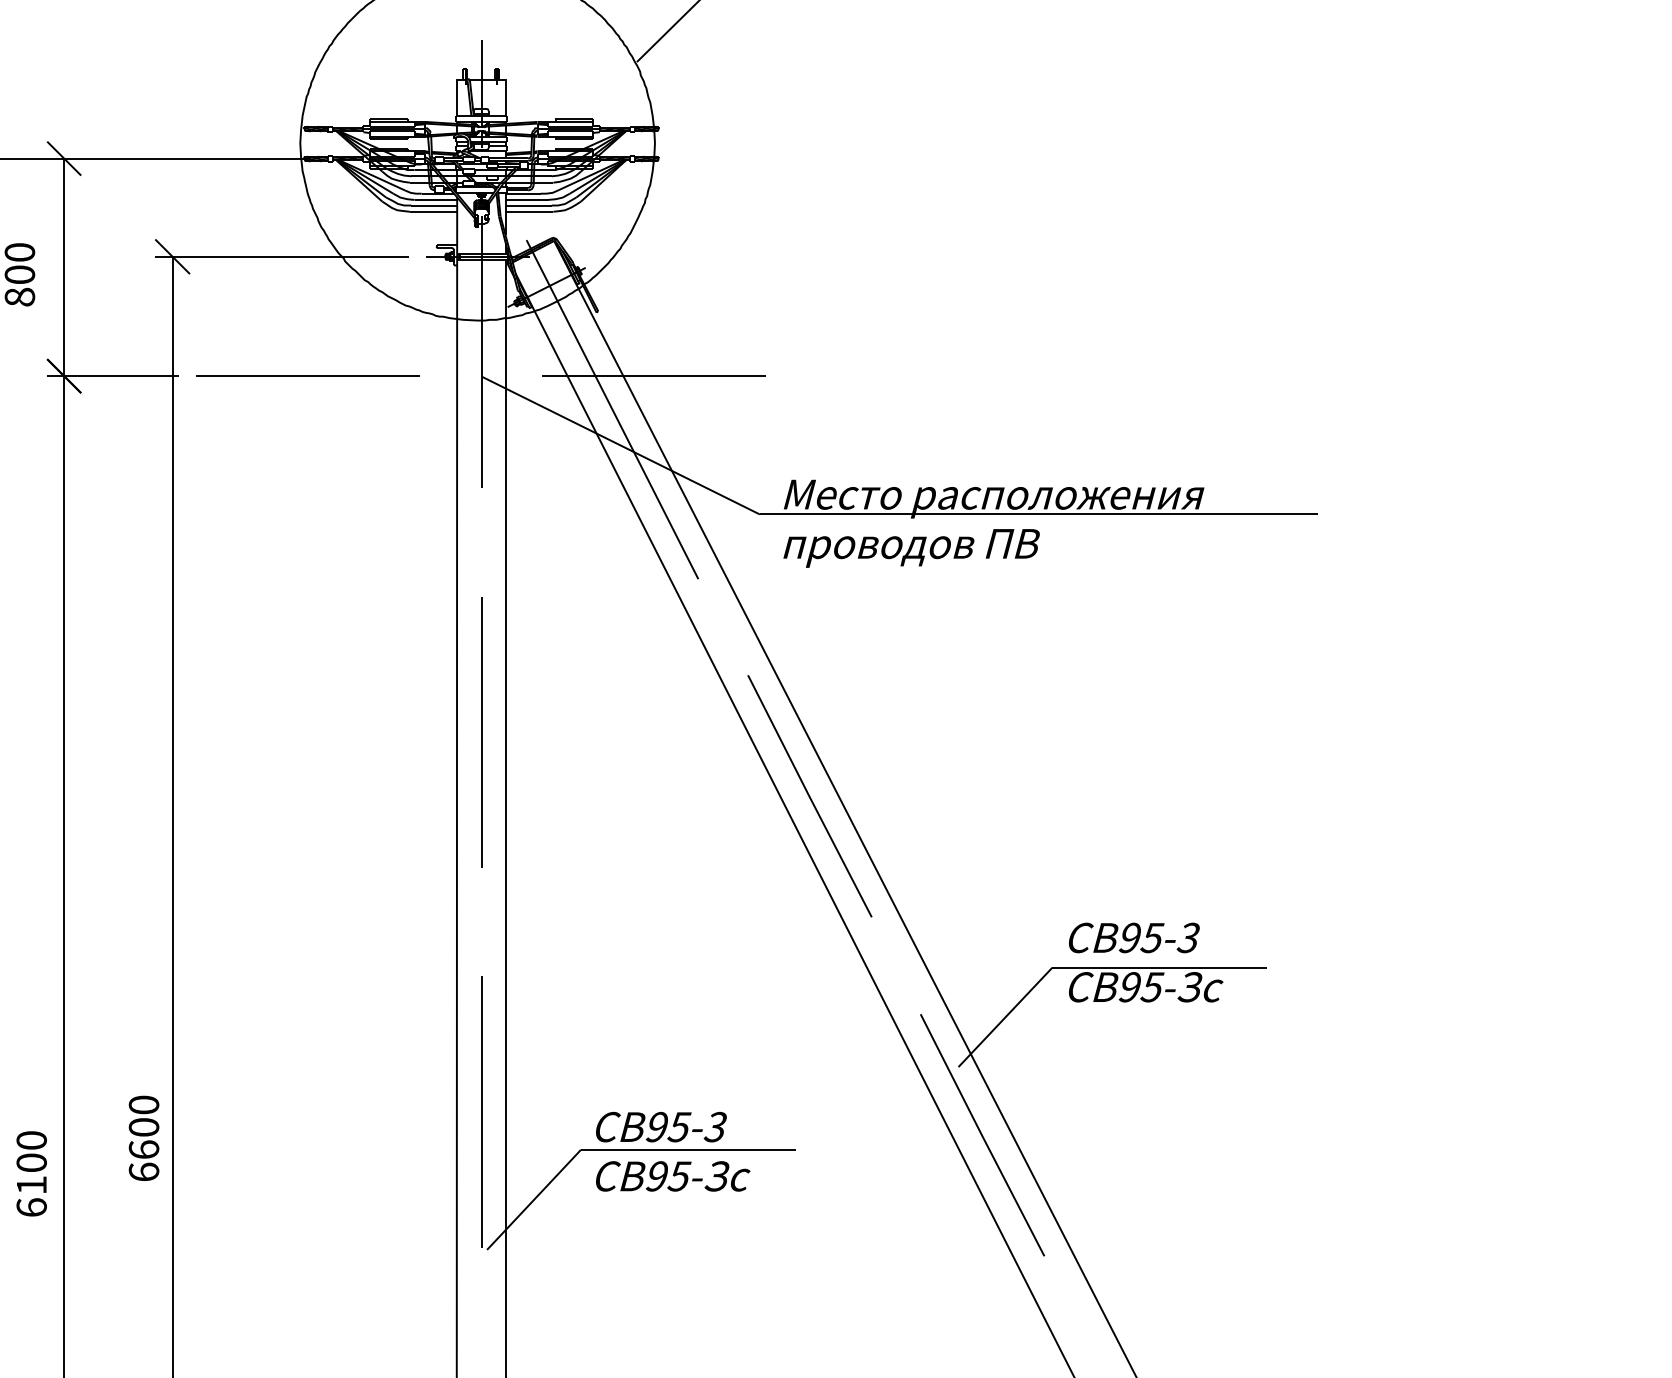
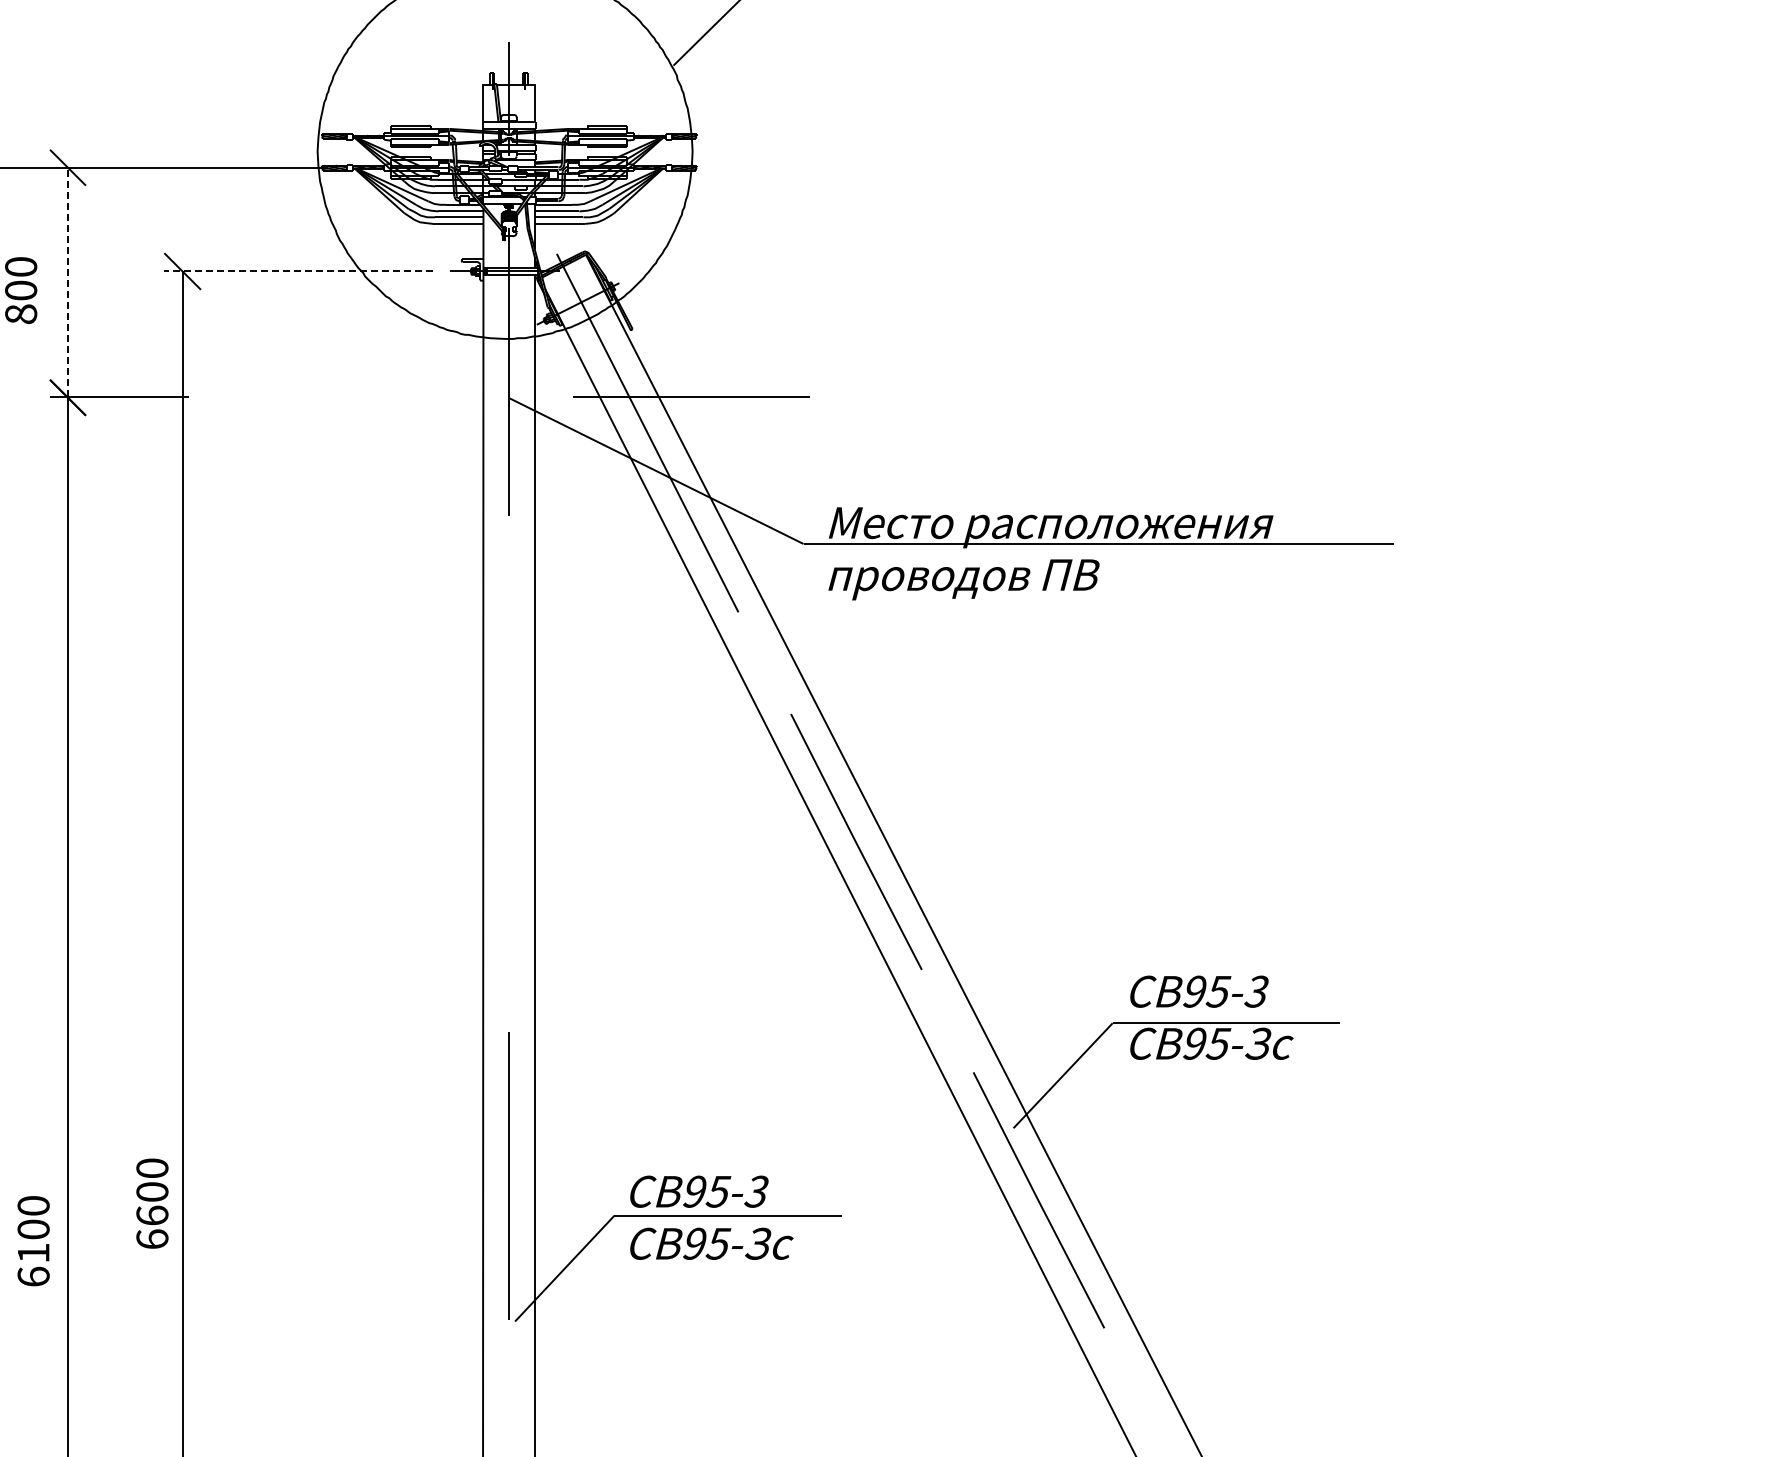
line: (281, 256) -> (297, 271), solid -> dashed
line: (63, 267) -> (67, 282), solid -> dashed
line: (307, 374) -> (325, 396), removed
line: (480, 731) -> (508, 773), removed

